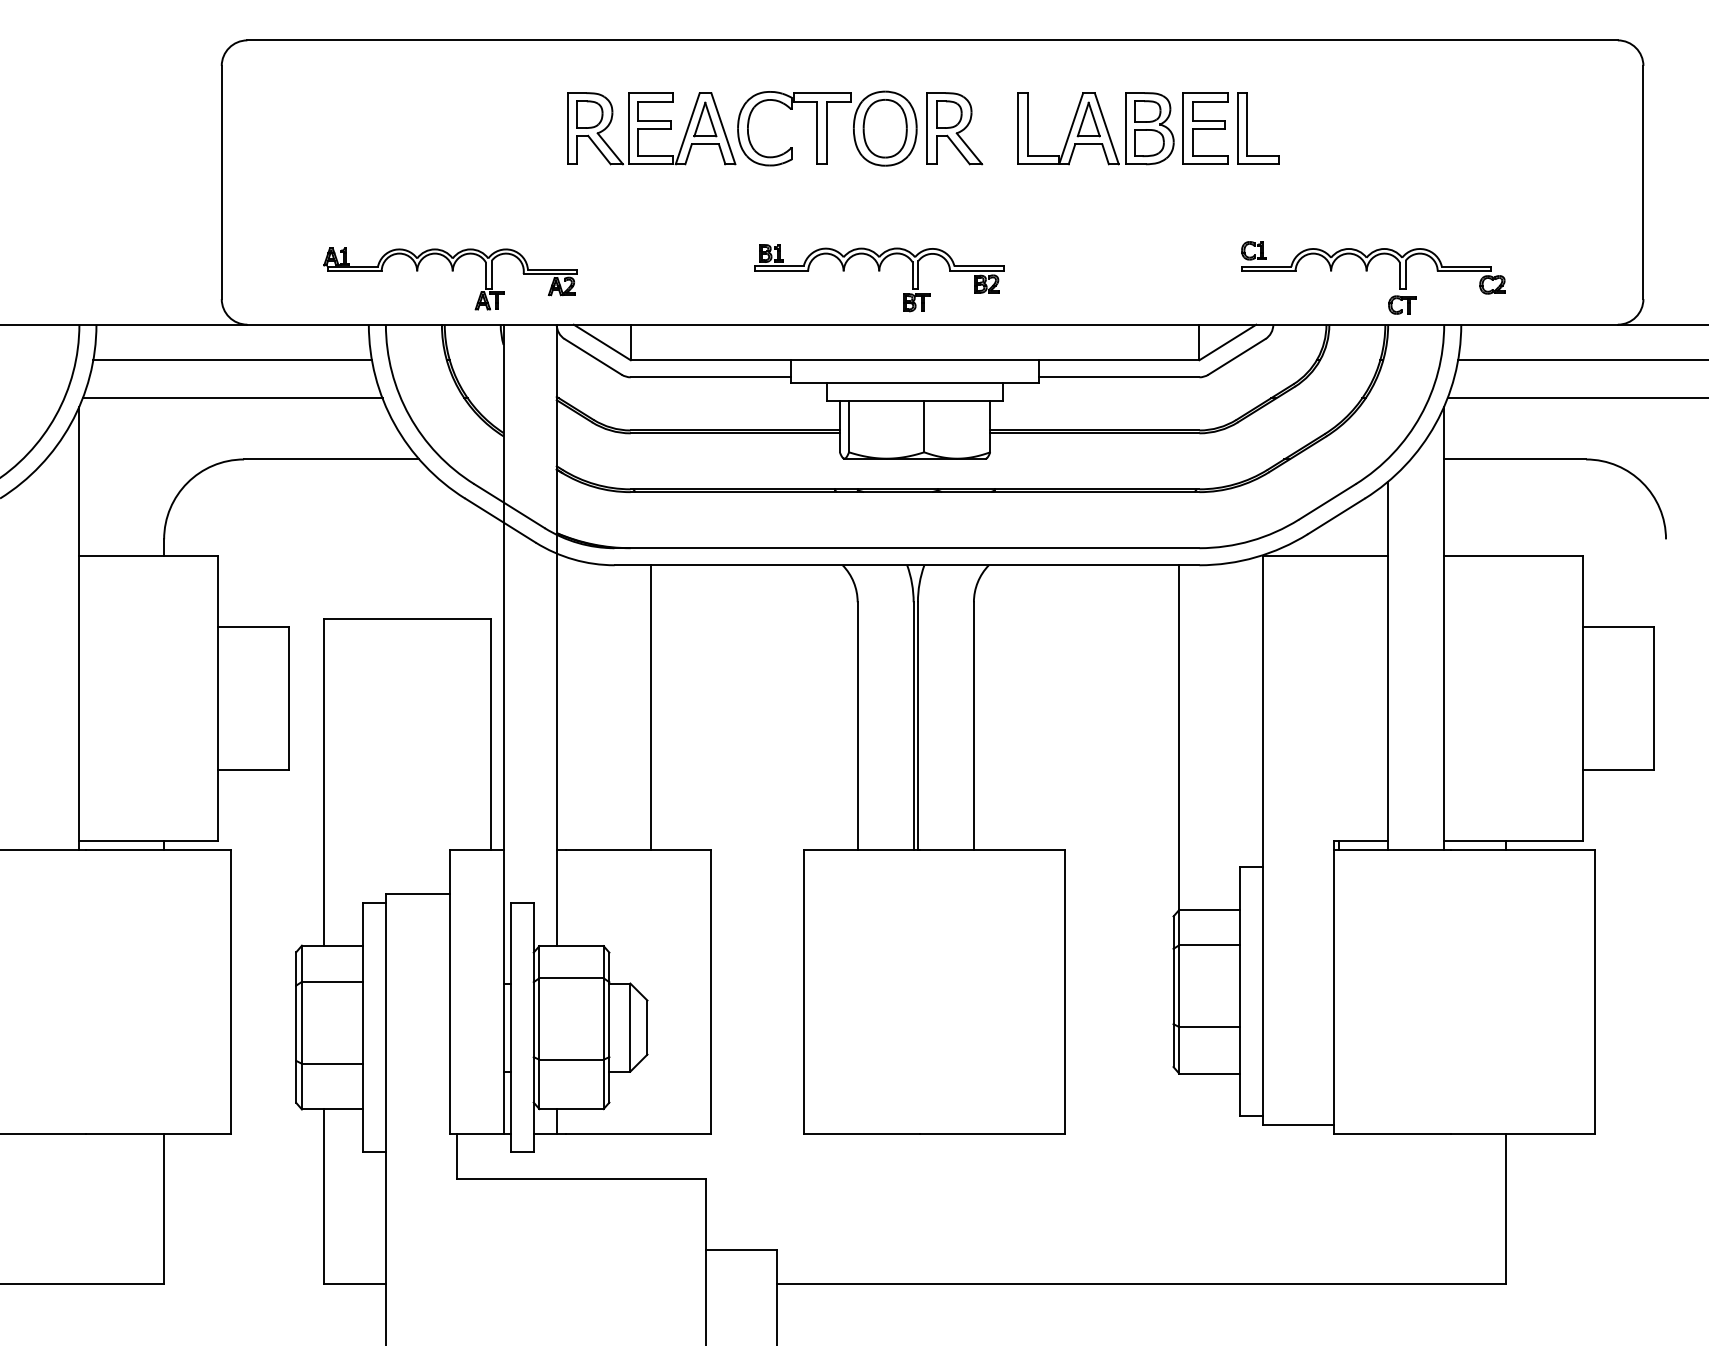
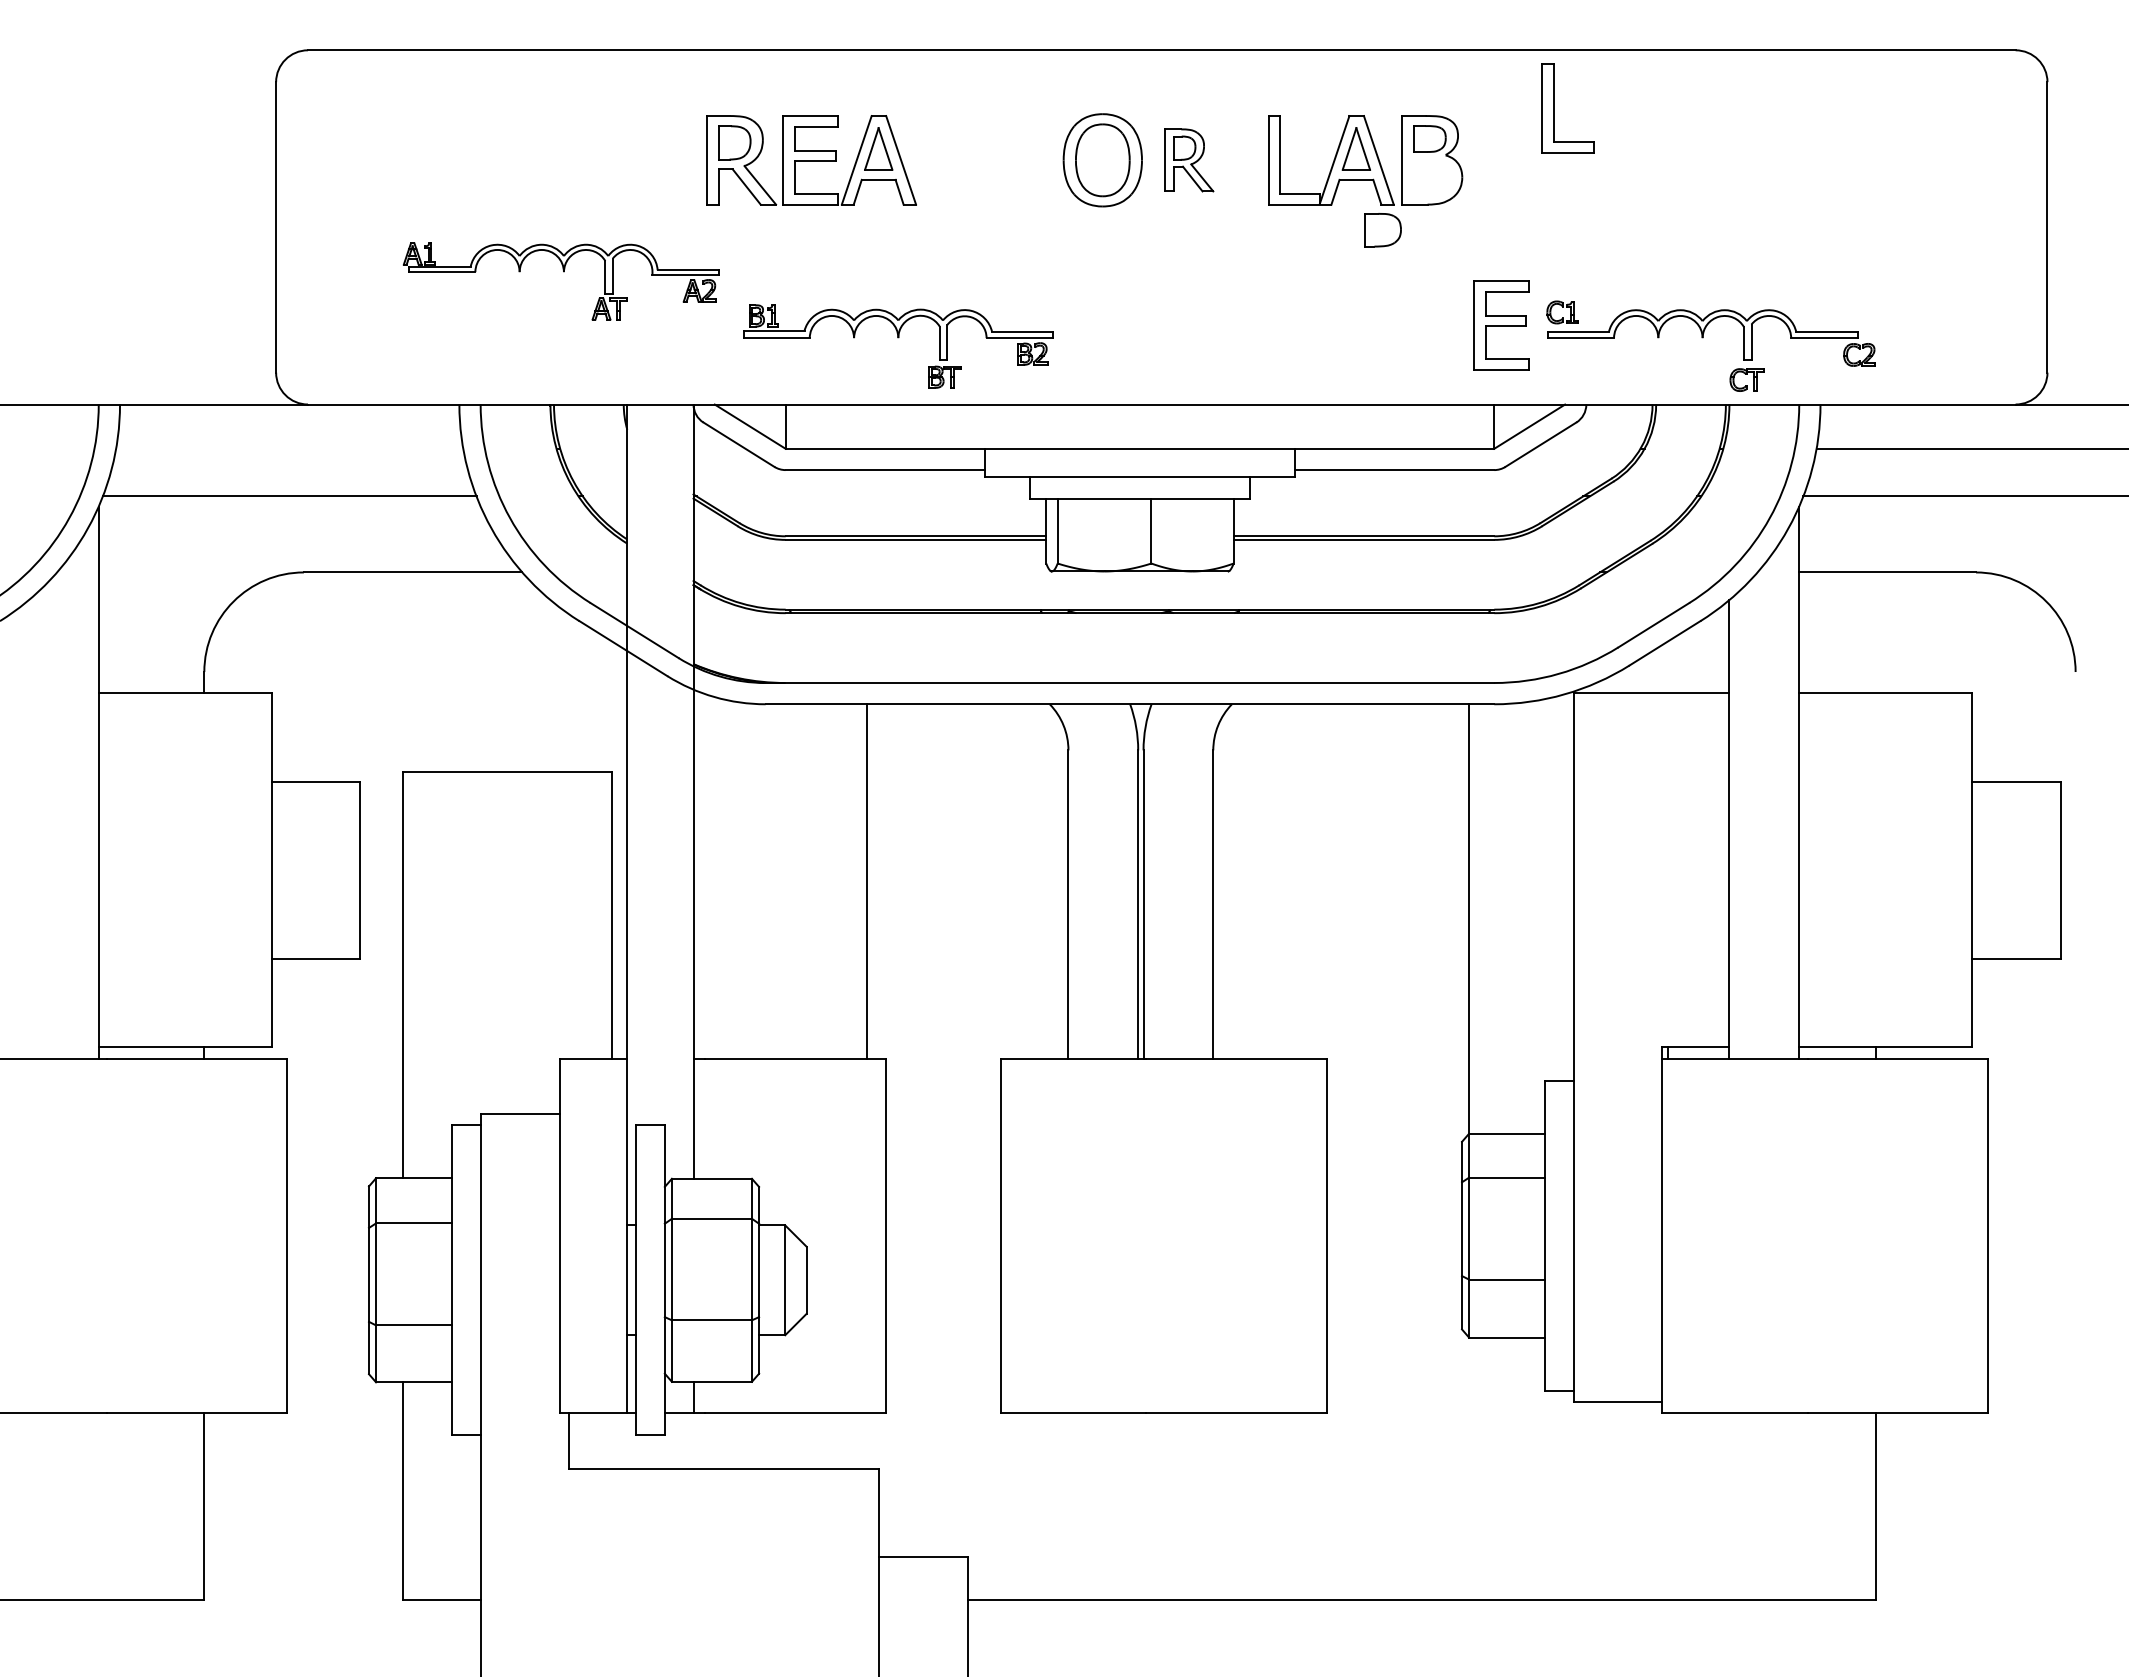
part: (792, 109) -> (987, 136), removed
part: (954, 128) -> (1189, 160), size x0.7
part: (1205, 128) -> (1501, 325), moved
part: (1247, 128) -> (1554, 108), moved
part: (1149, 143) -> (1382, 230), moved
part: (452, 271) -> (563, 272), moved
part: (879, 271) -> (898, 338), moved
line: (232, 359) -> (289, 448), removed
line: (650, 707) -> (866, 881), moved

